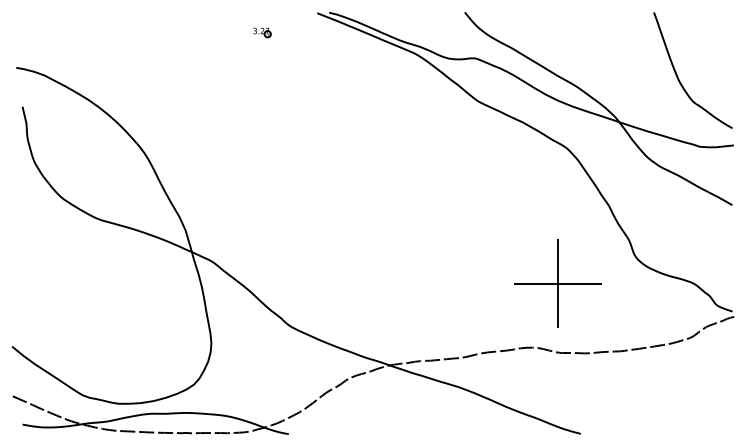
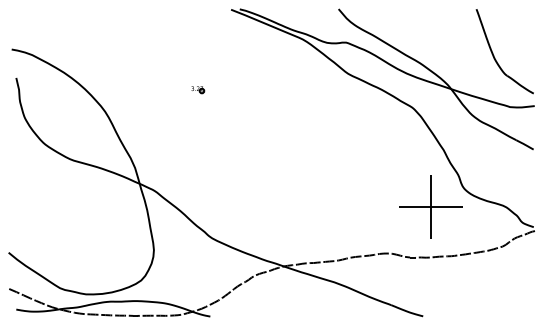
part: (262, 33) -> (198, 90), moved
part: (557, 283) -> (430, 206), moved

